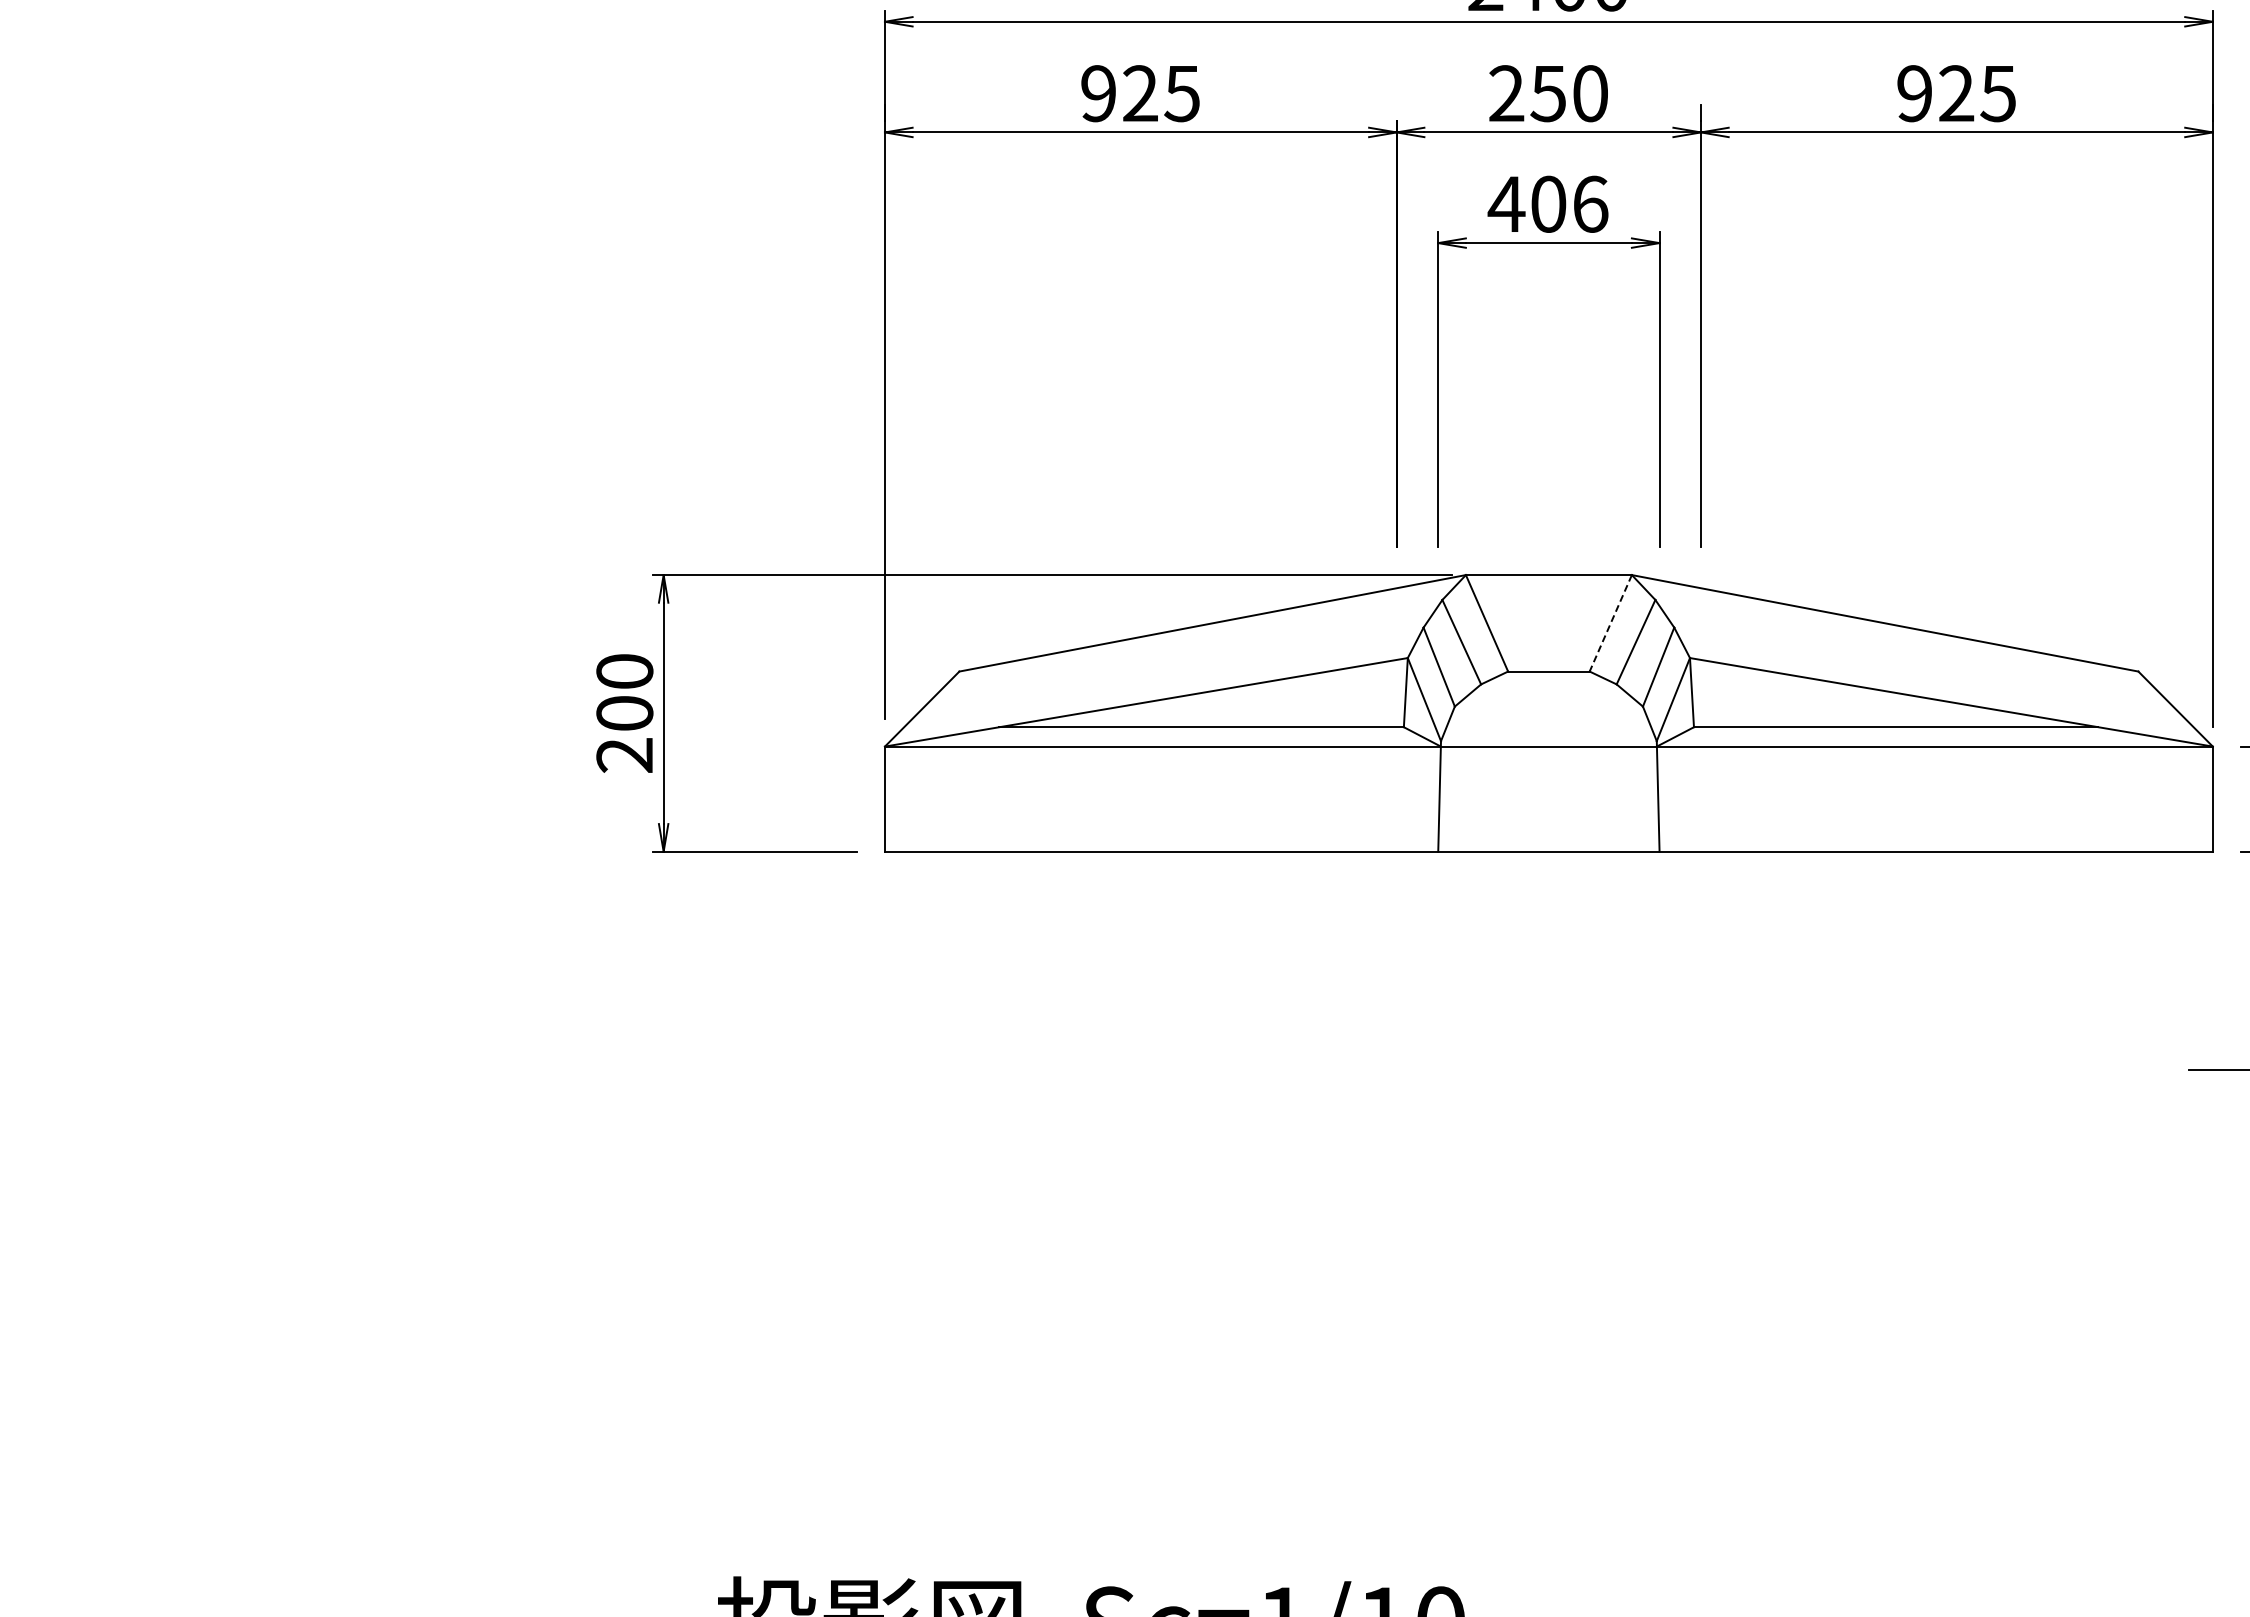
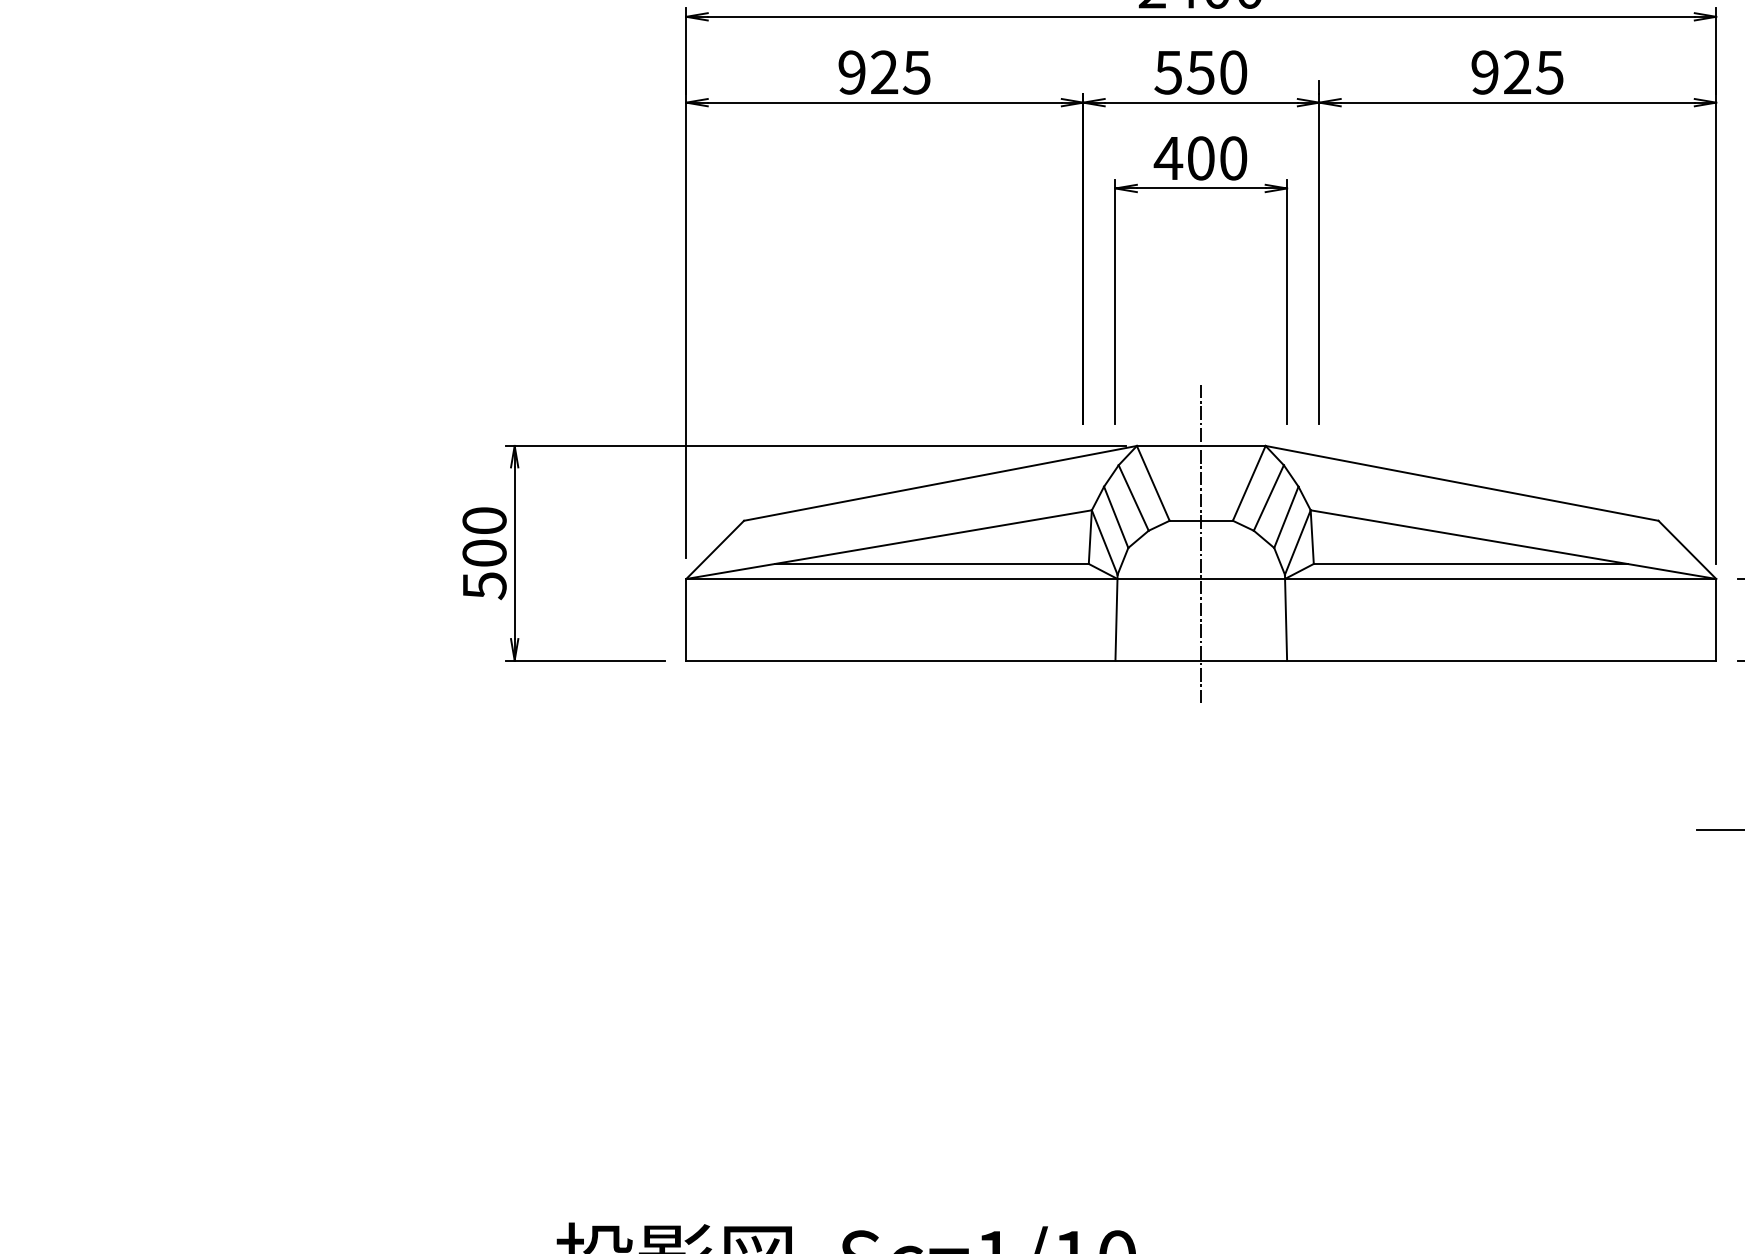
text: (1506, 93) -> (1168, 72), 250 -> 550
text: (1590, 203) -> (1233, 157), 406 -> 400
line: (1610, 623) -> (1249, 483), dashed -> solid
line: (1548, 699) -> (1200, 542), added
text: (624, 755) -> (484, 585), 200 -> 500

